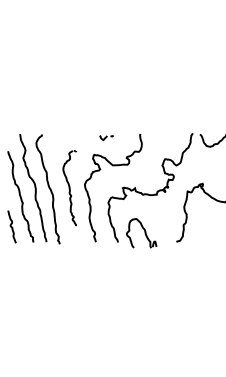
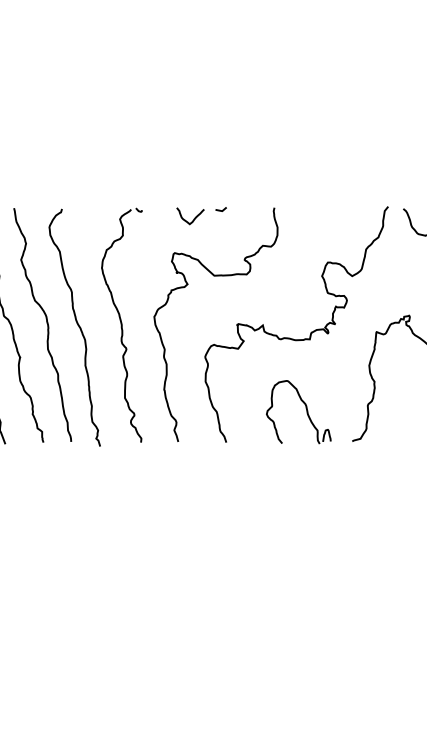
part: (106, 137) -> (201, 215), size x1.67
part: (69, 187) -> (121, 323), size x1.43
part: (141, 233) -> (298, 412), moved

